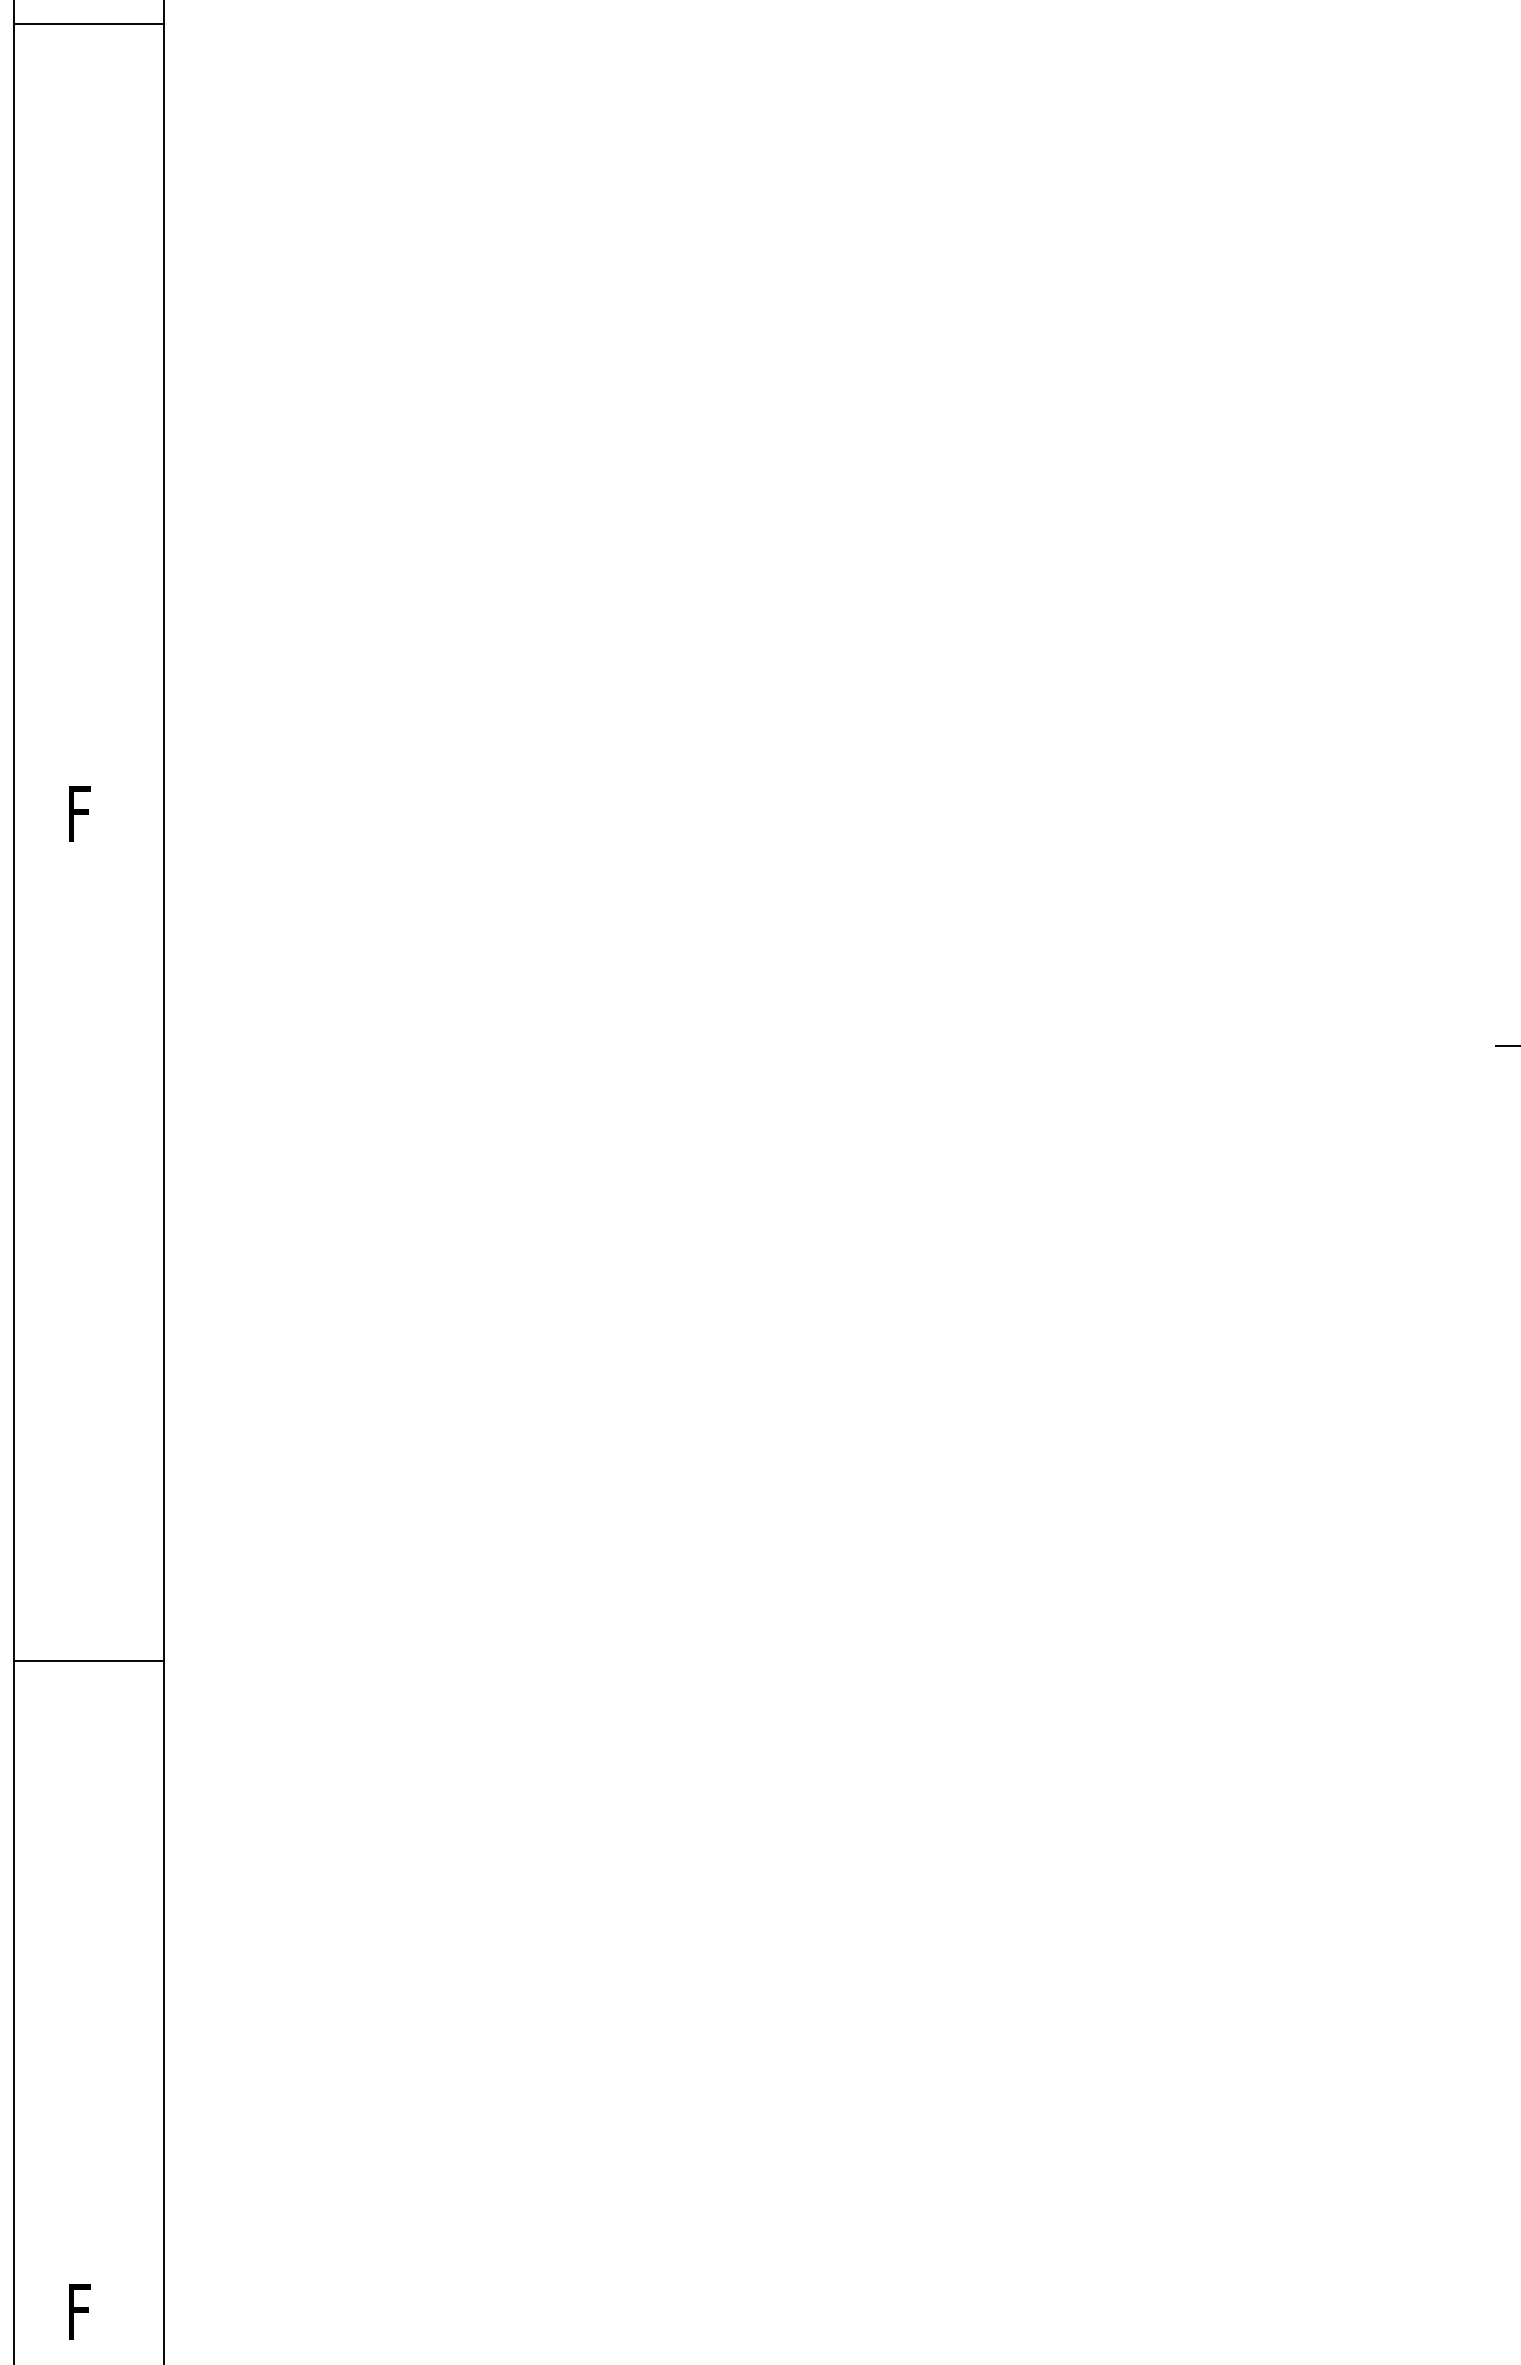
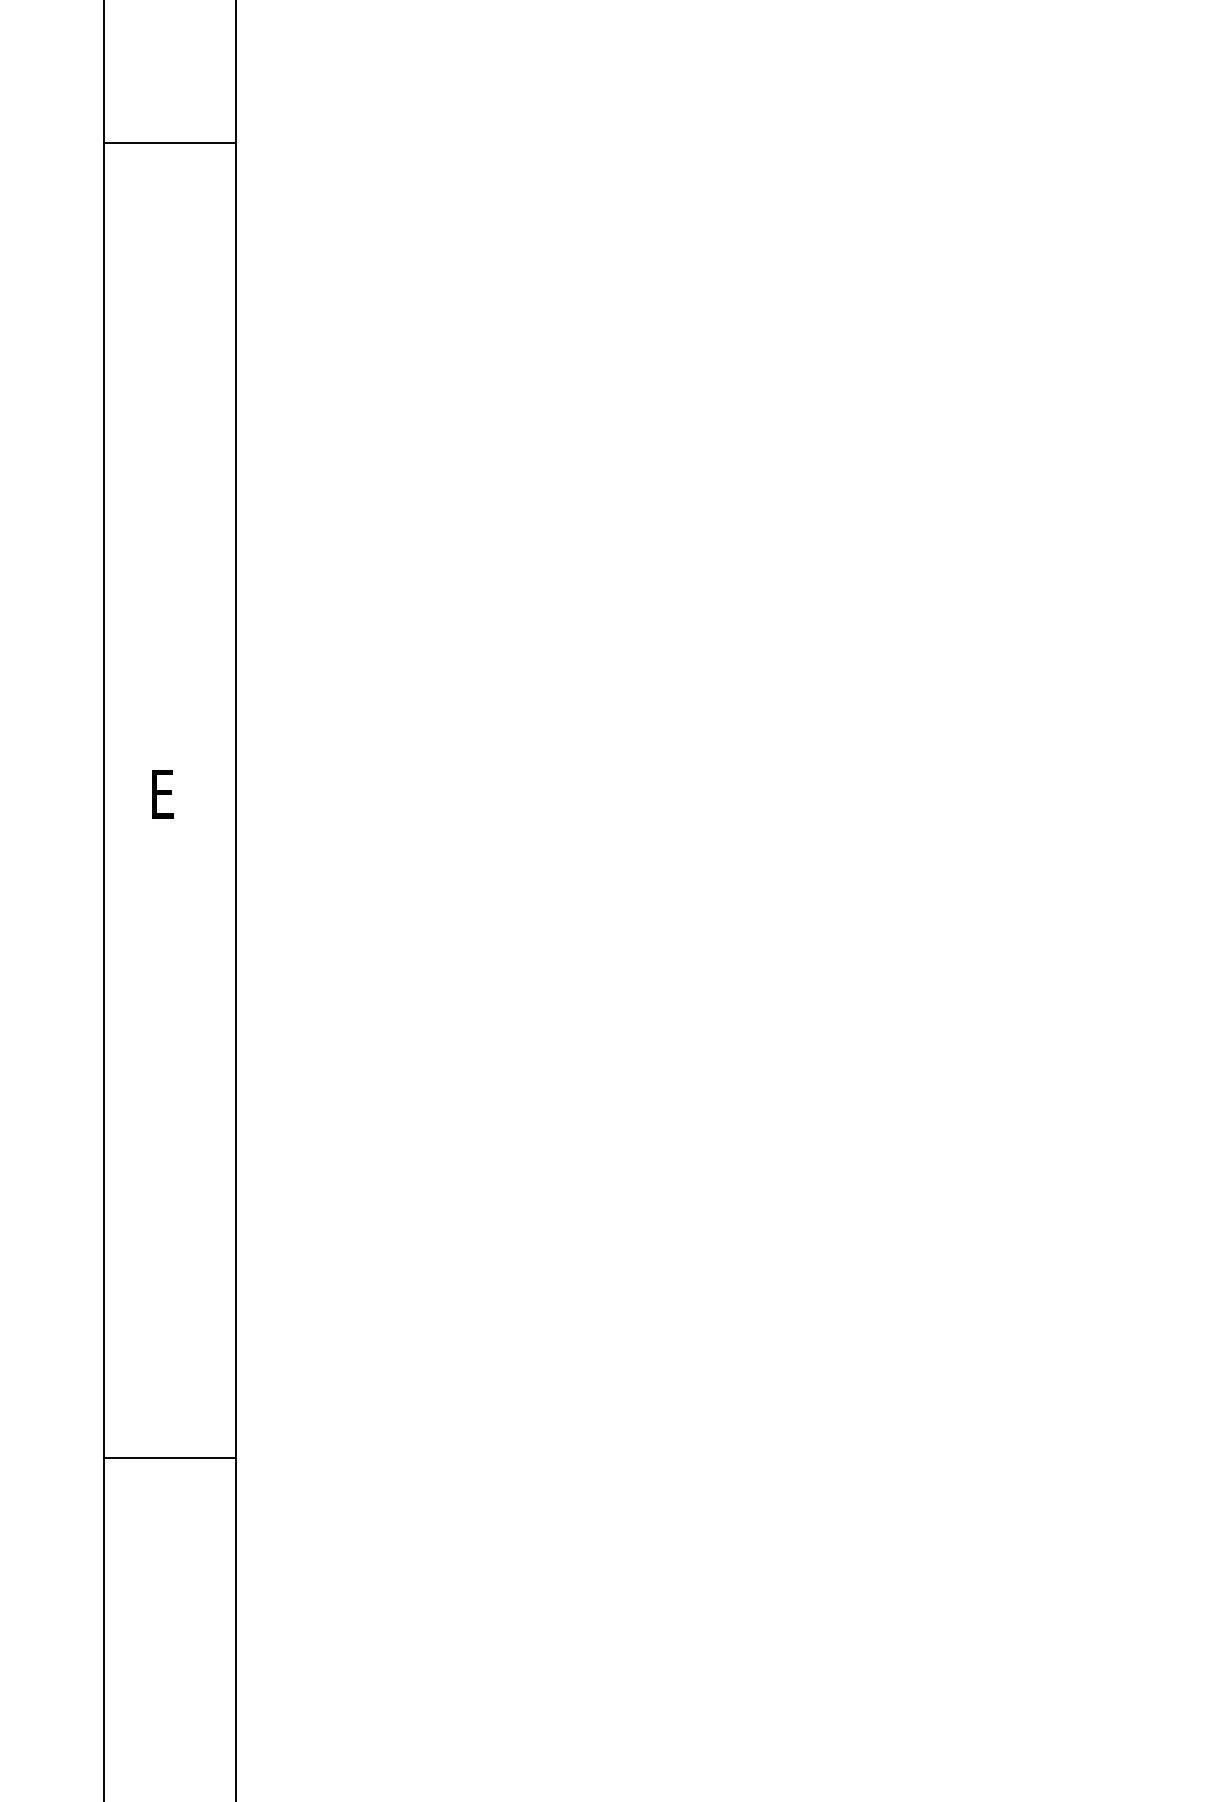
line: (89, 24) -> (170, 143), moved
text: (83, 813) -> (164, 793), F -> E
line: (89, 1661) -> (170, 1458), moved

